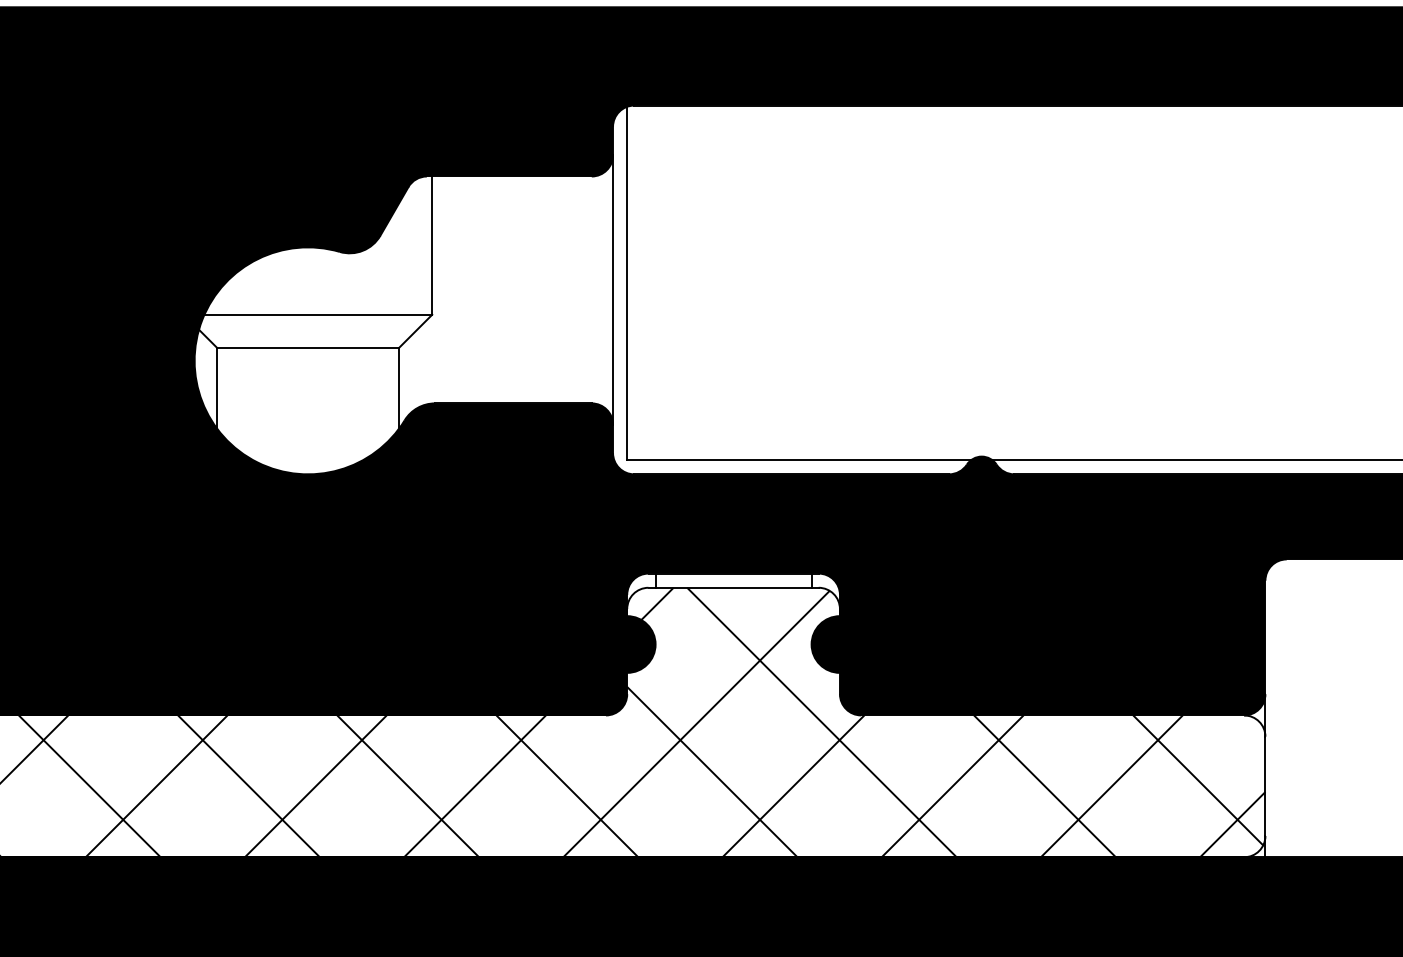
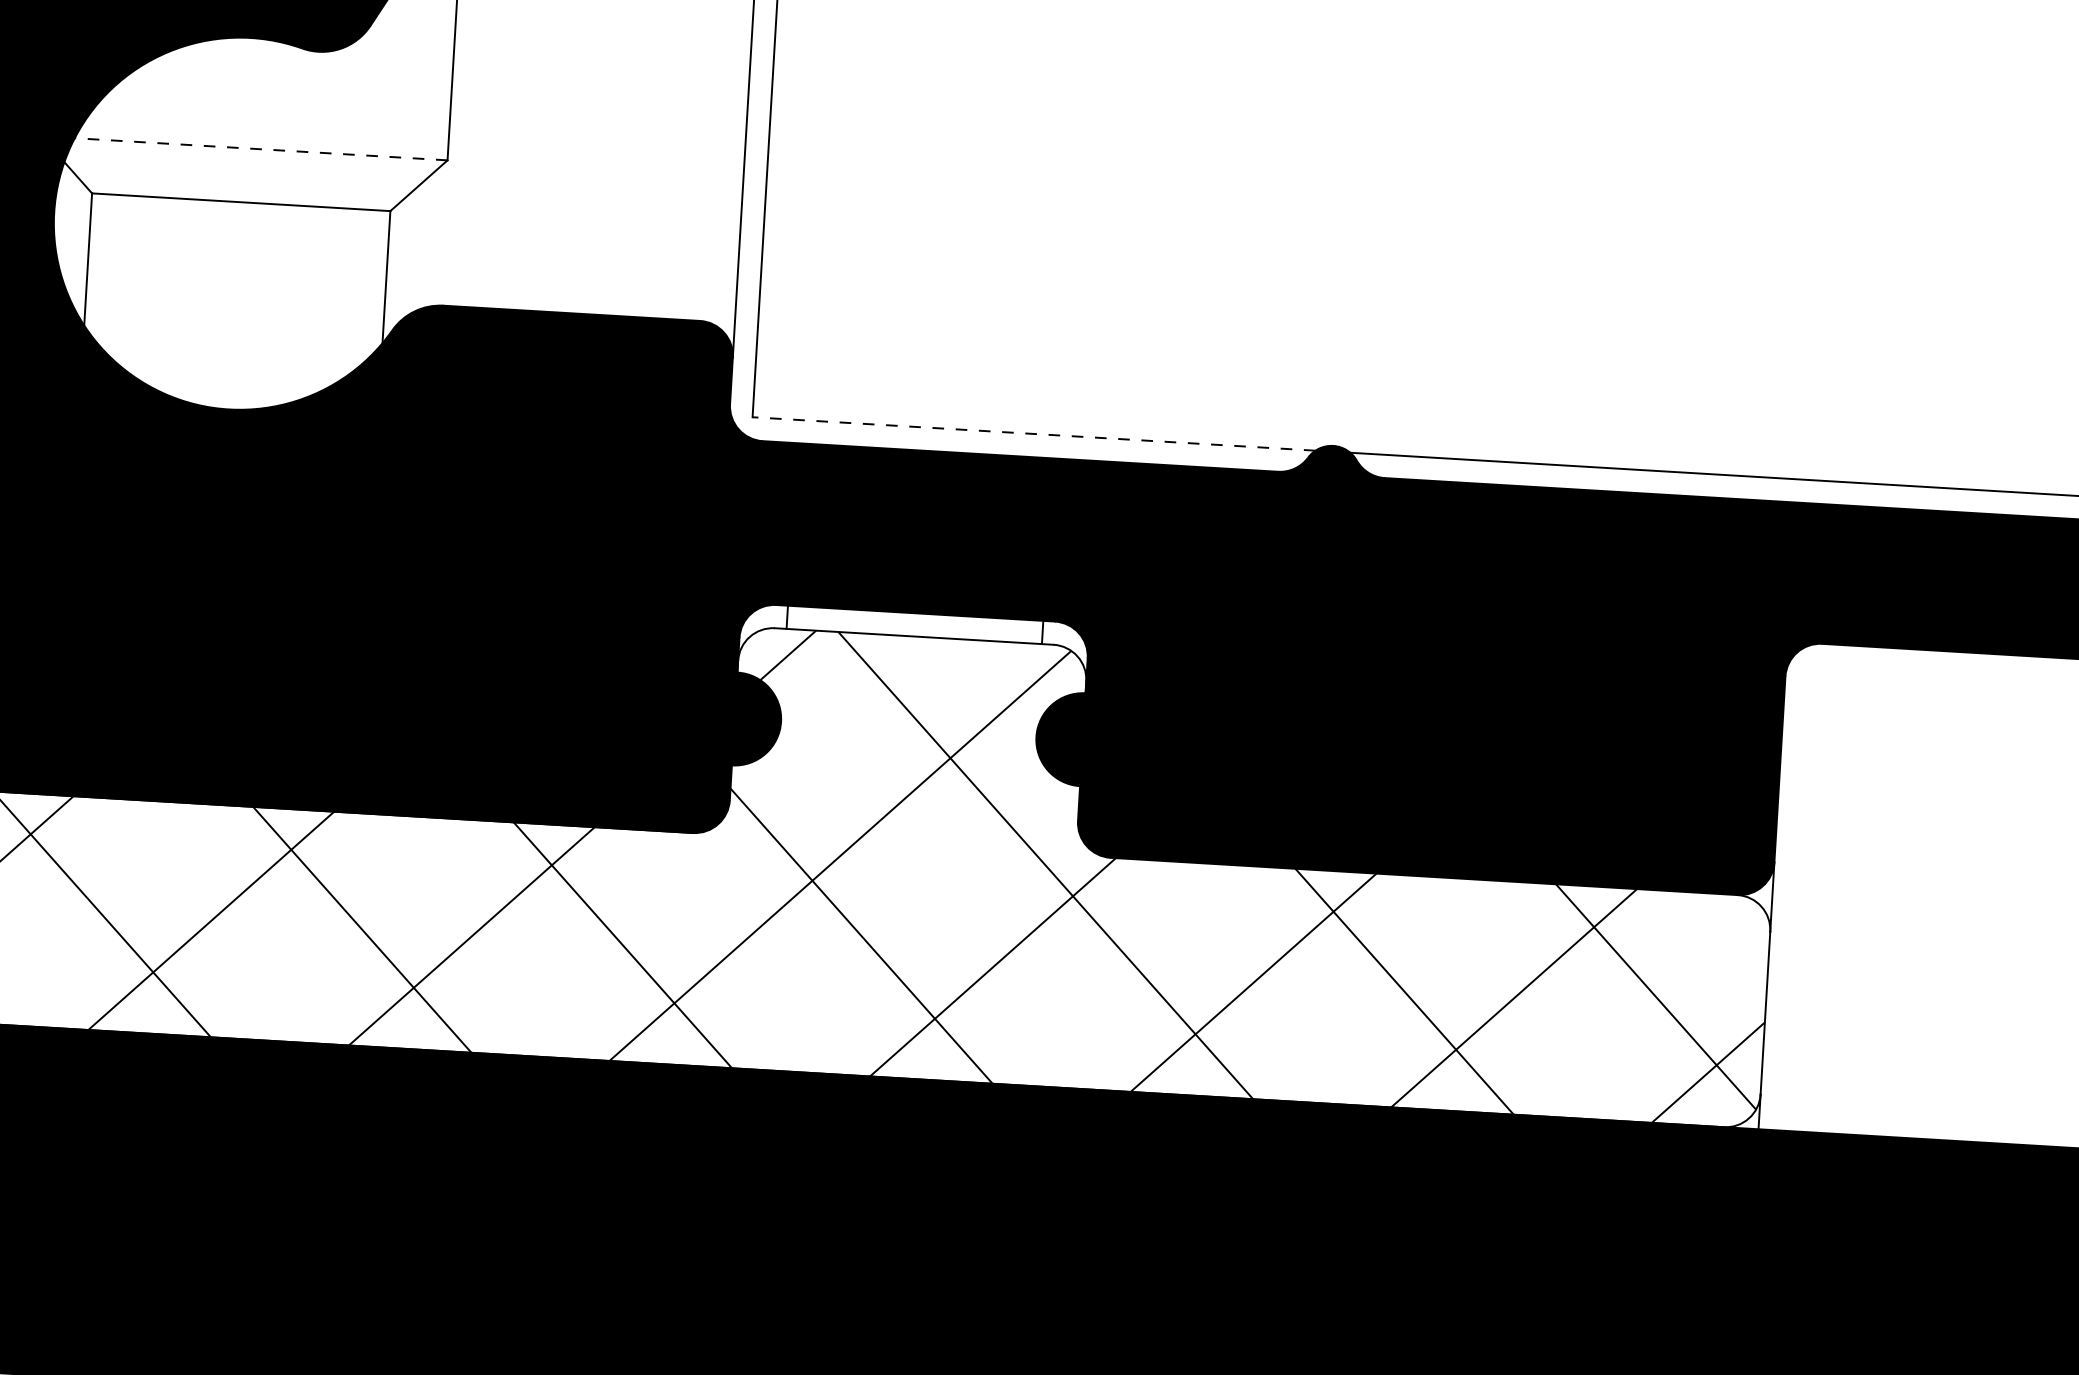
line: (318, 314) -> (261, 148), solid -> dashed
line: (799, 460) -> (1034, 434), solid -> dashed

